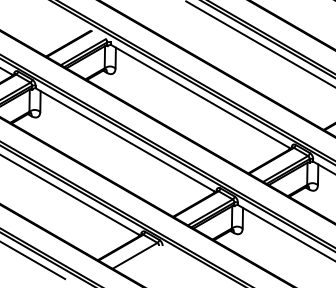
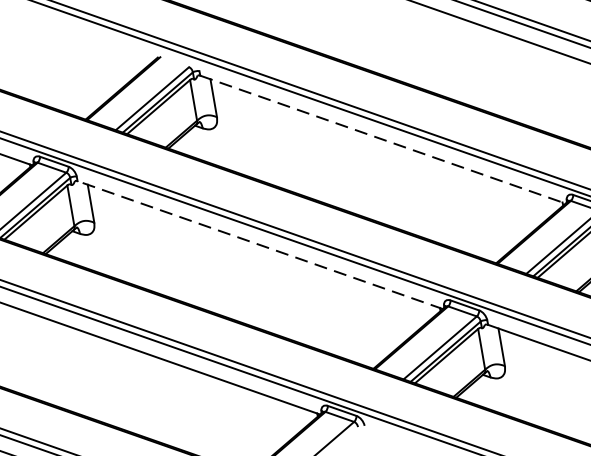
line: (200, 96) -> (382, 139), solid -> dashed
line: (125, 140) -> (260, 245), solid -> dashed

